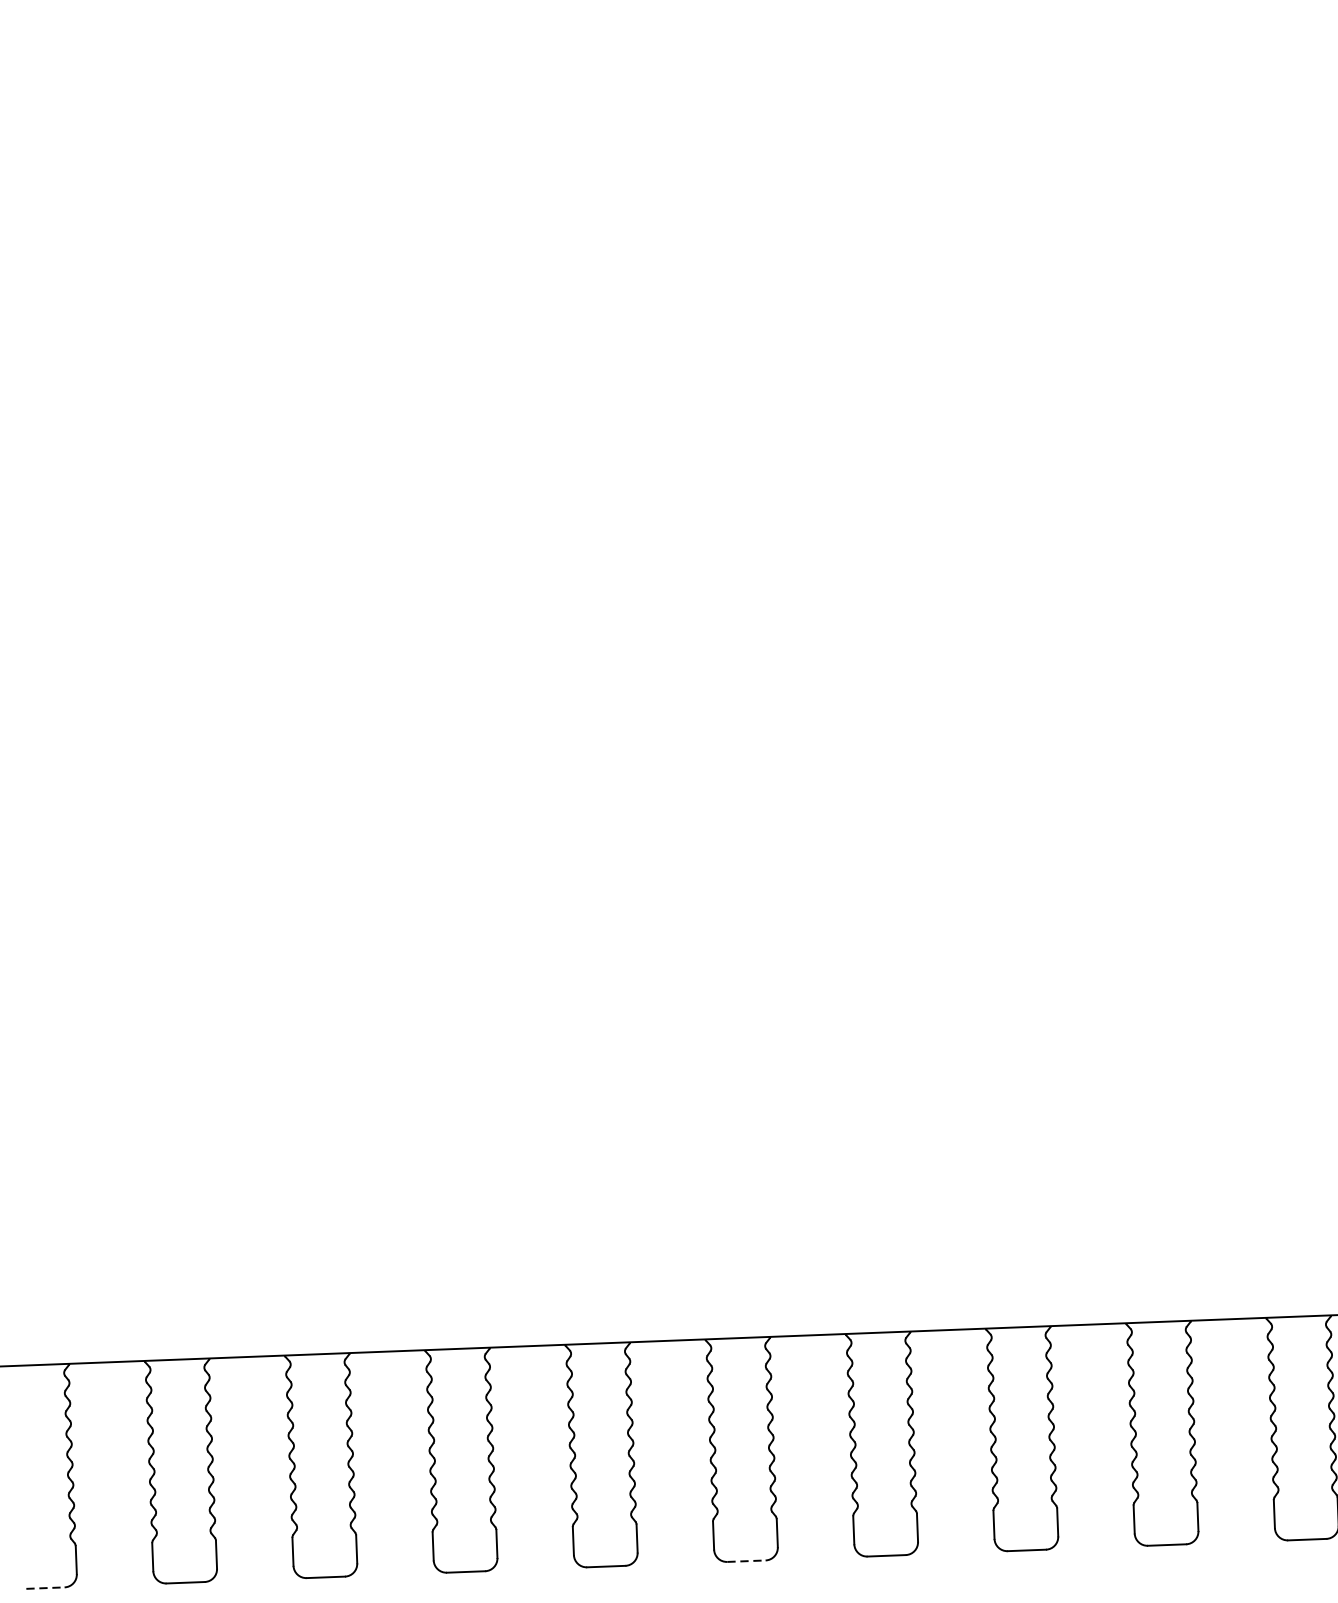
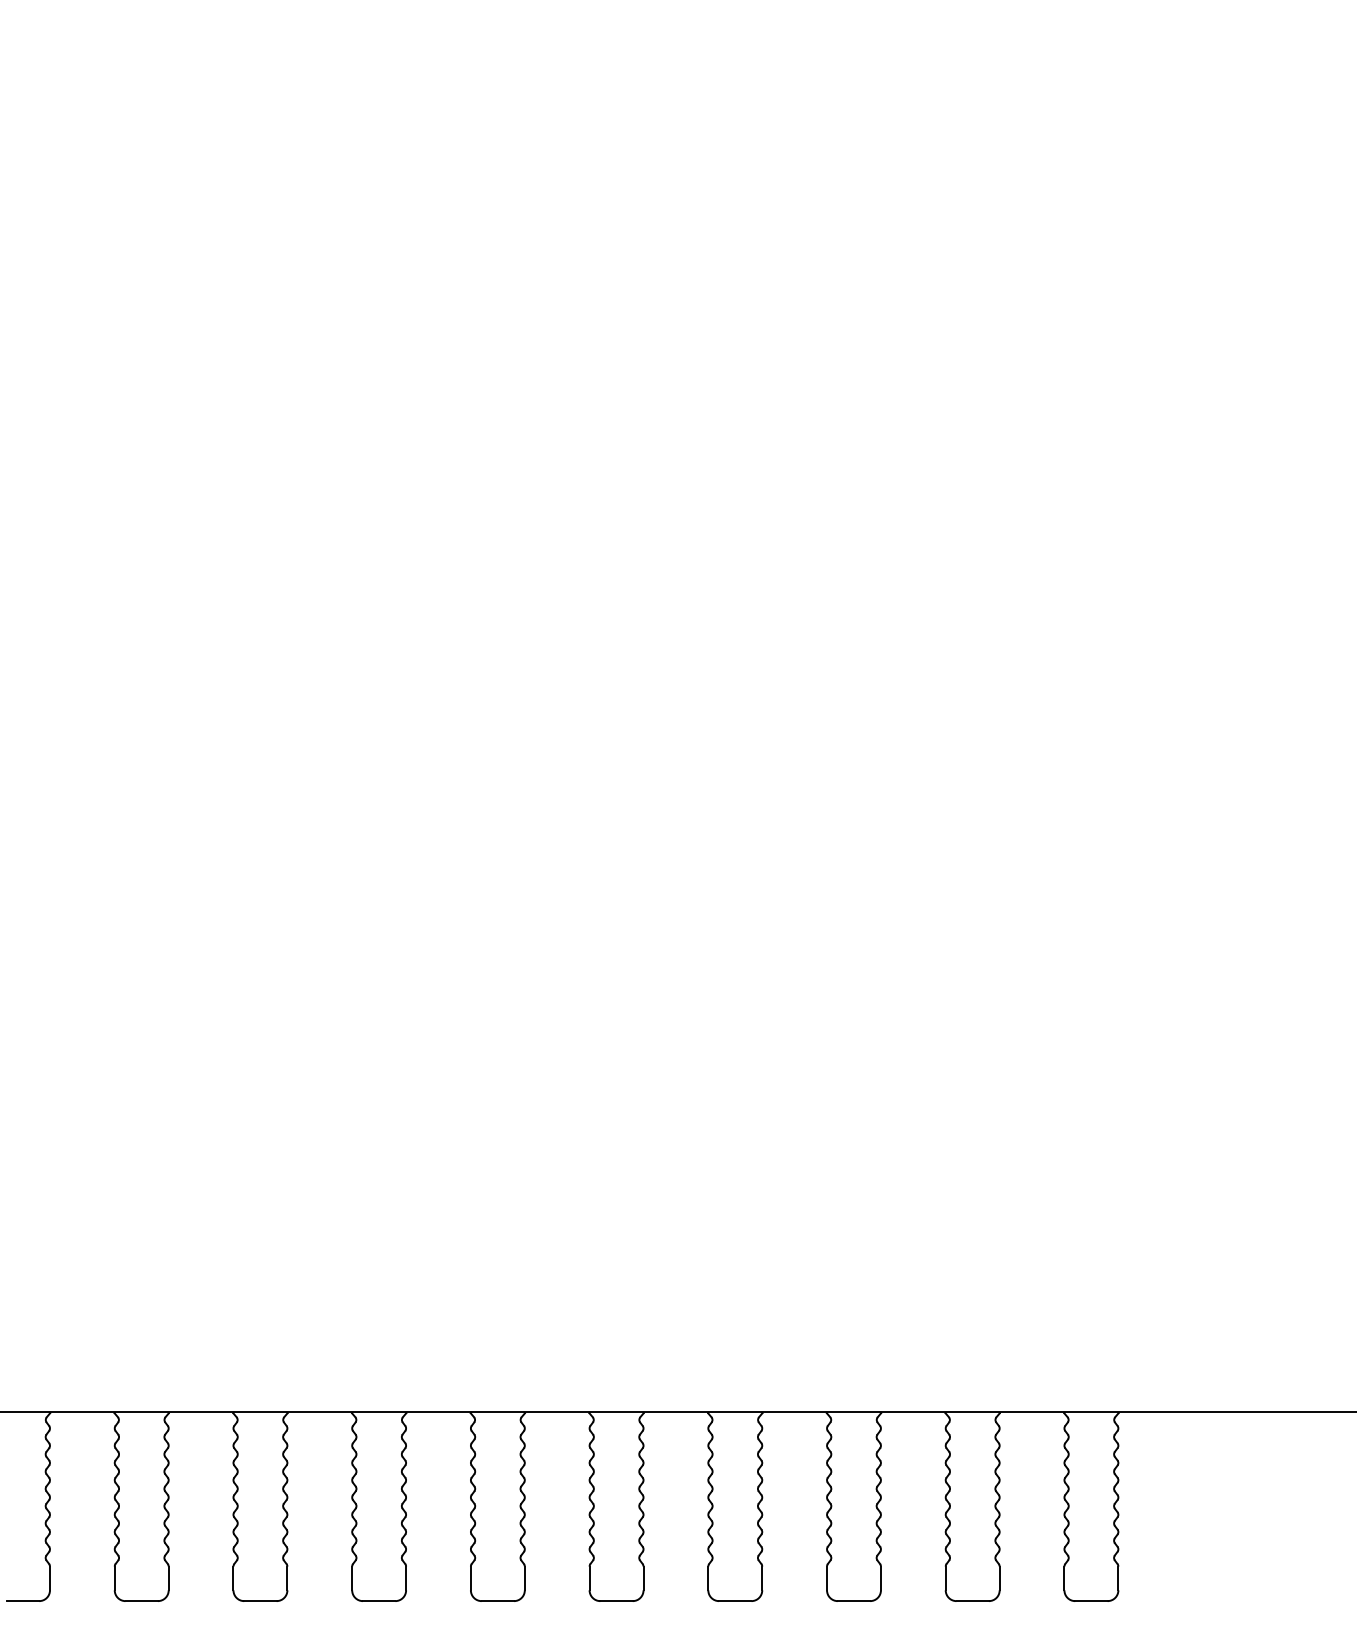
line: (747, 1561) -> (617, 1601), dashed -> solid
line: (46, 1588) -> (23, 1601), dashed -> solid

